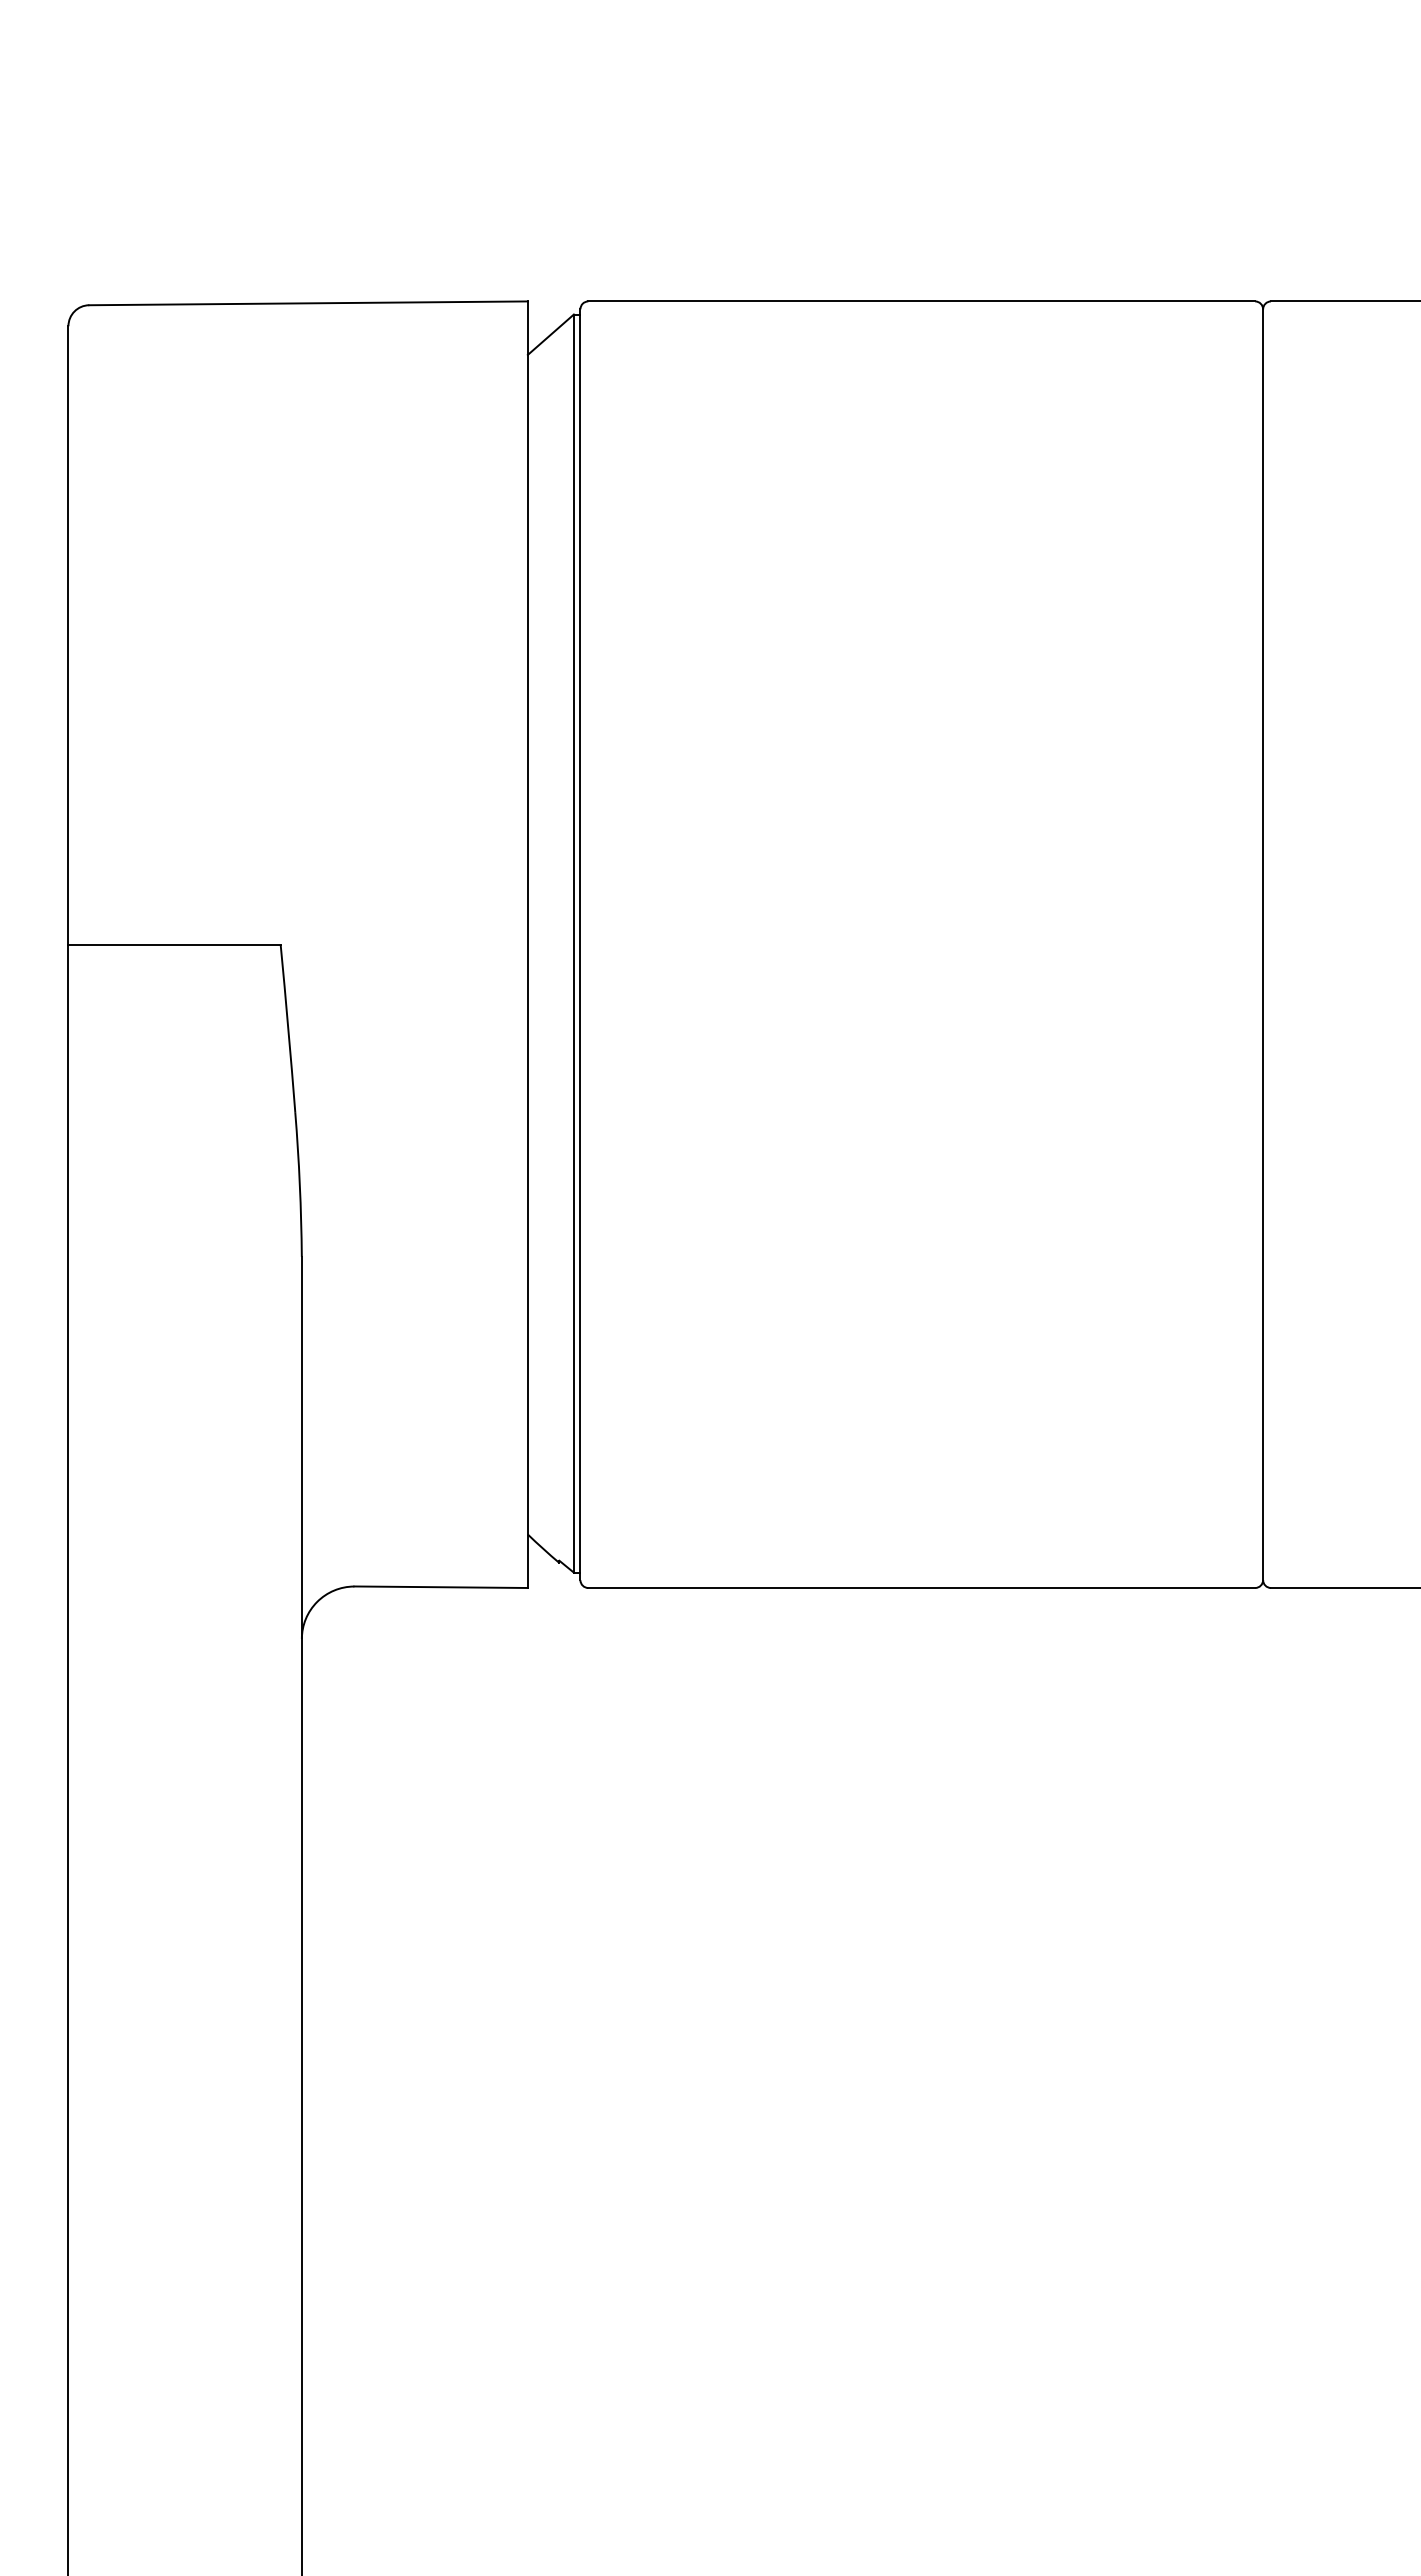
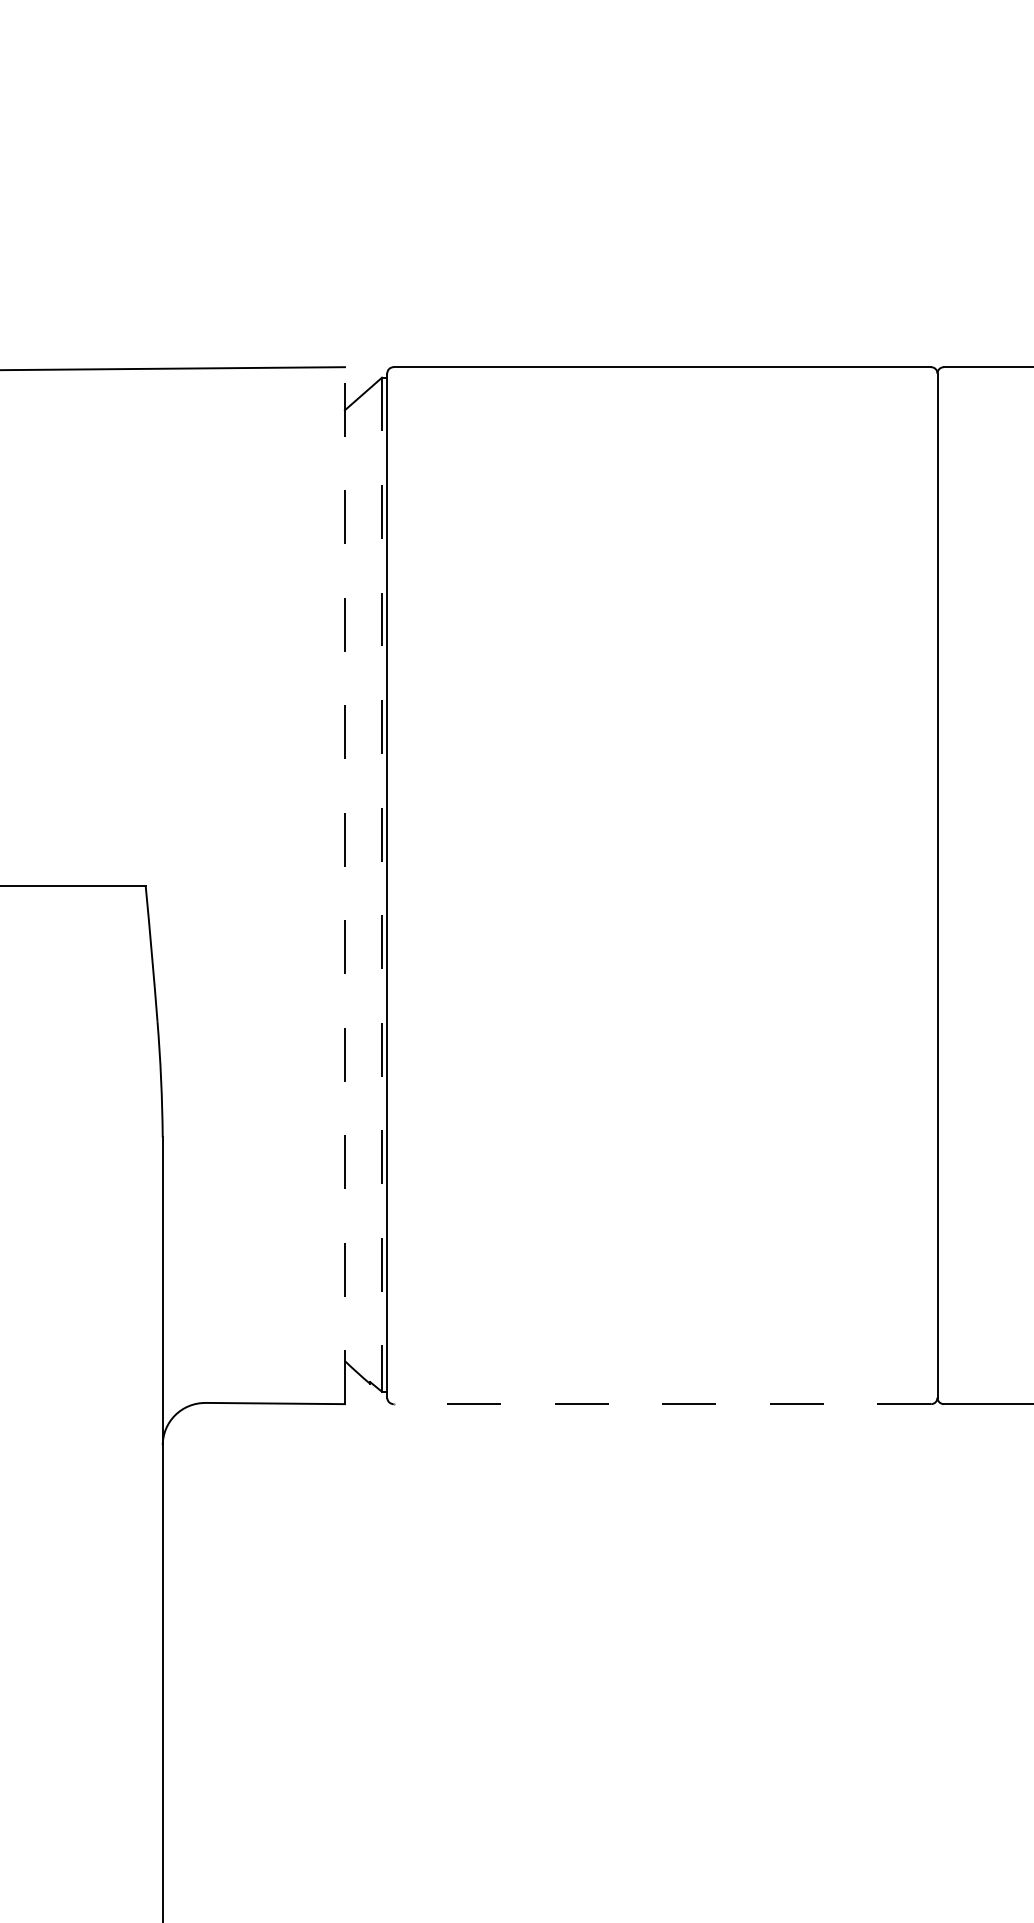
line: (527, 944) -> (344, 885), solid -> dashed
line: (573, 944) -> (381, 885), solid -> dashed
line: (921, 1588) -> (662, 1404), solid -> dashed

